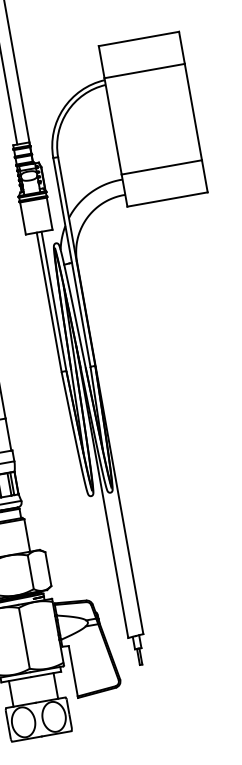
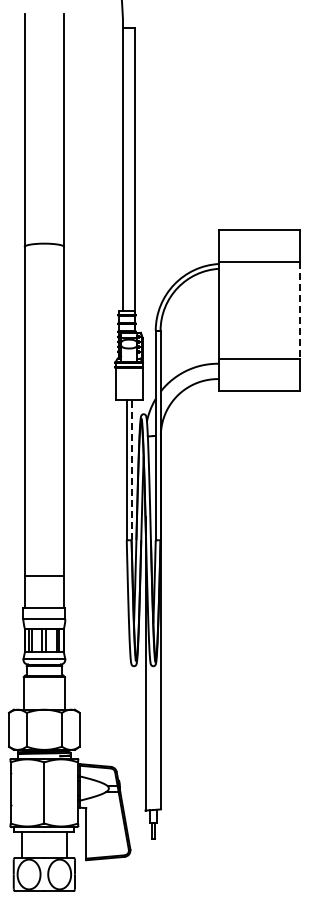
line: (192, 112) -> (299, 310), solid -> dashed
line: (53, 301) -> (131, 470), solid -> dashed

